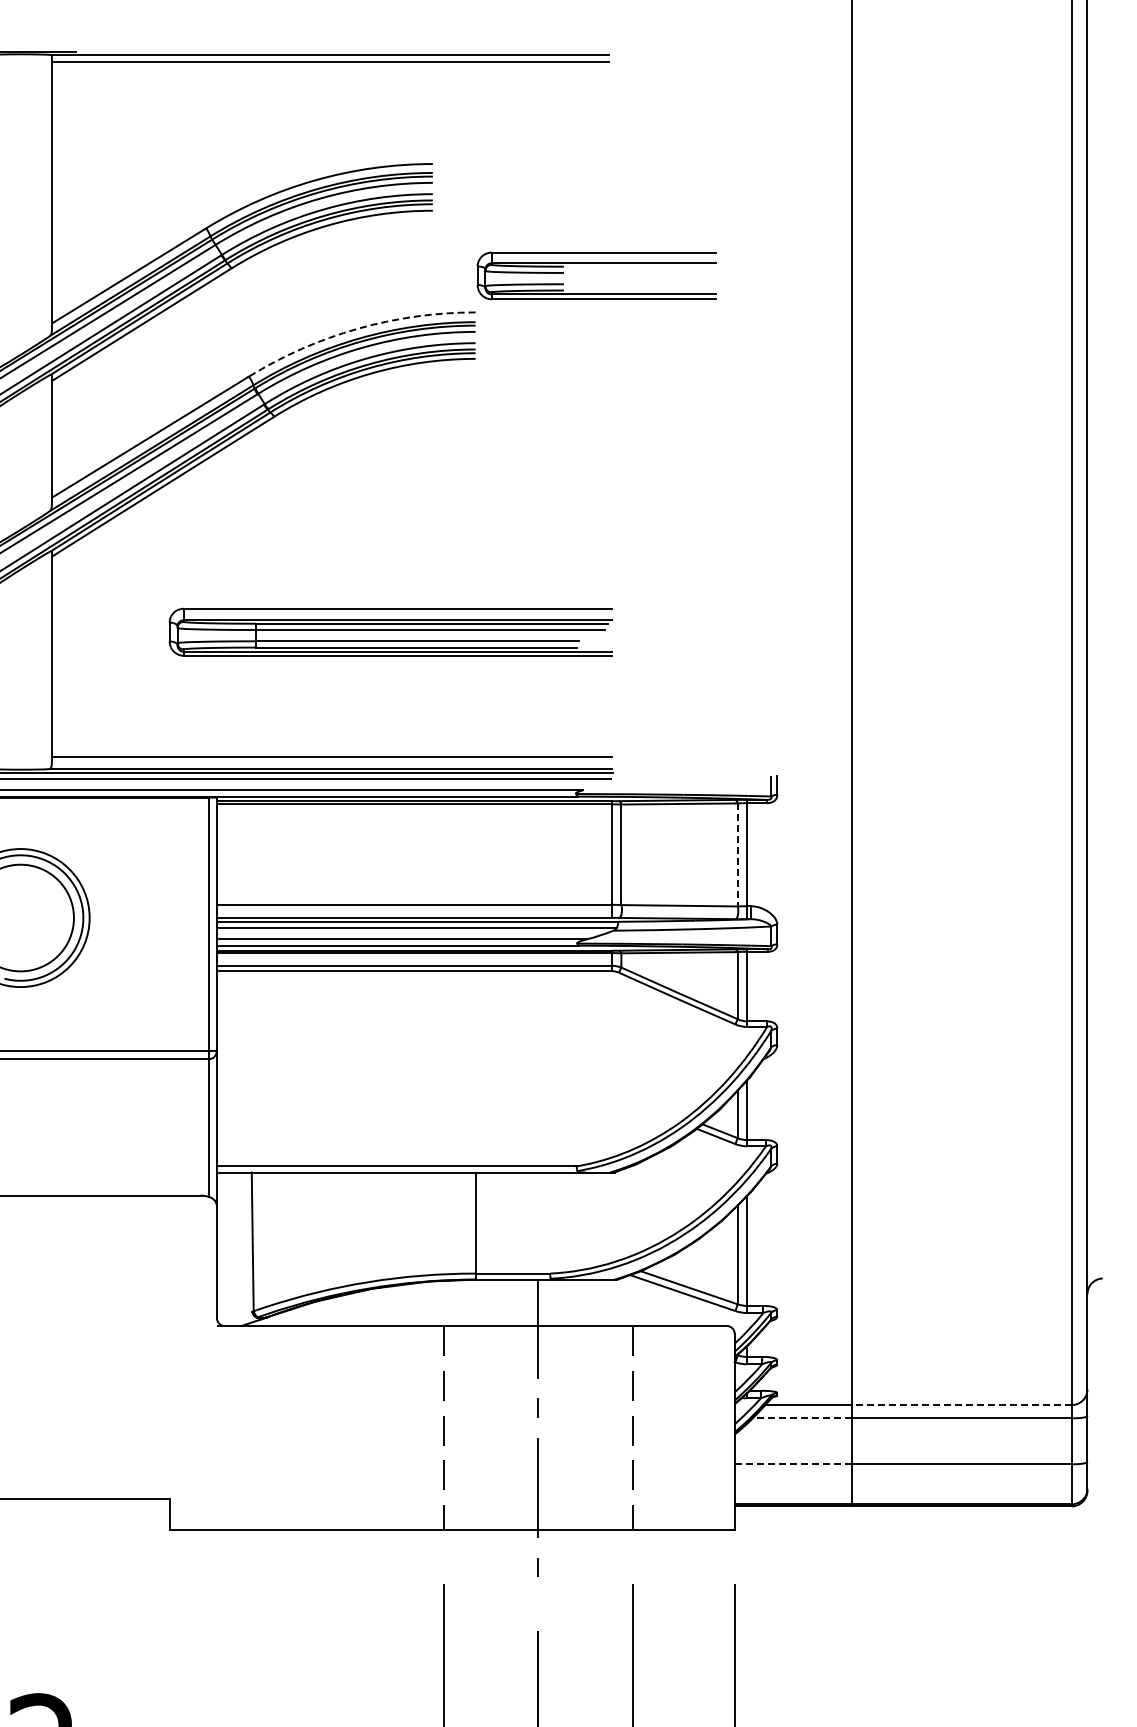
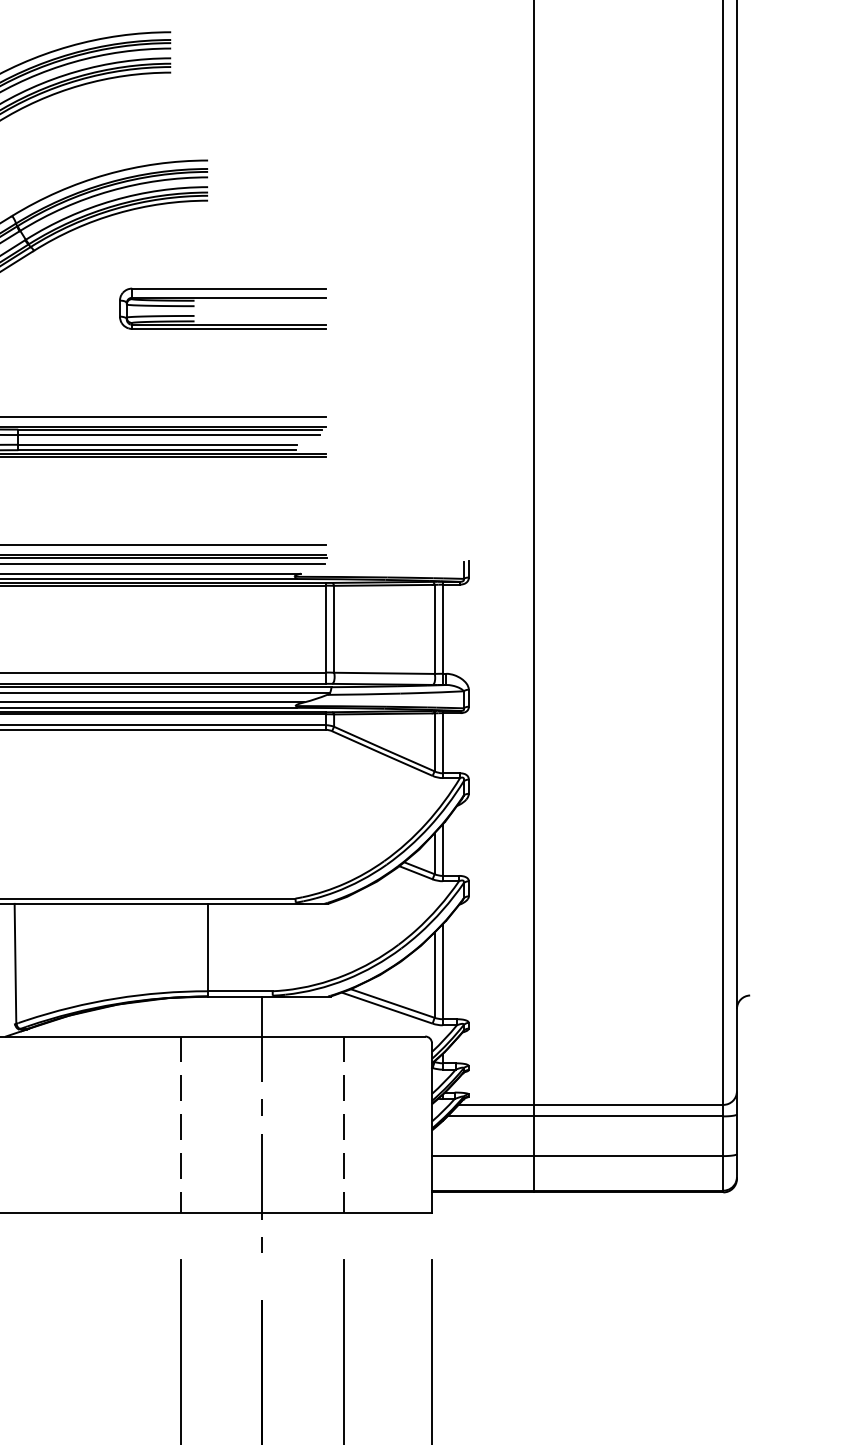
part: (596, 263) -> (222, 298), moved
arc: (357, 328) -> (106, 174), dashed -> solid
line: (737, 854) -> (434, 629), dashed -> solid
line: (961, 1405) -> (628, 1105), dashed -> solid
line: (802, 1418) -> (490, 1116), dashed -> solid
line: (793, 1464) -> (482, 1156), dashed -> solid

